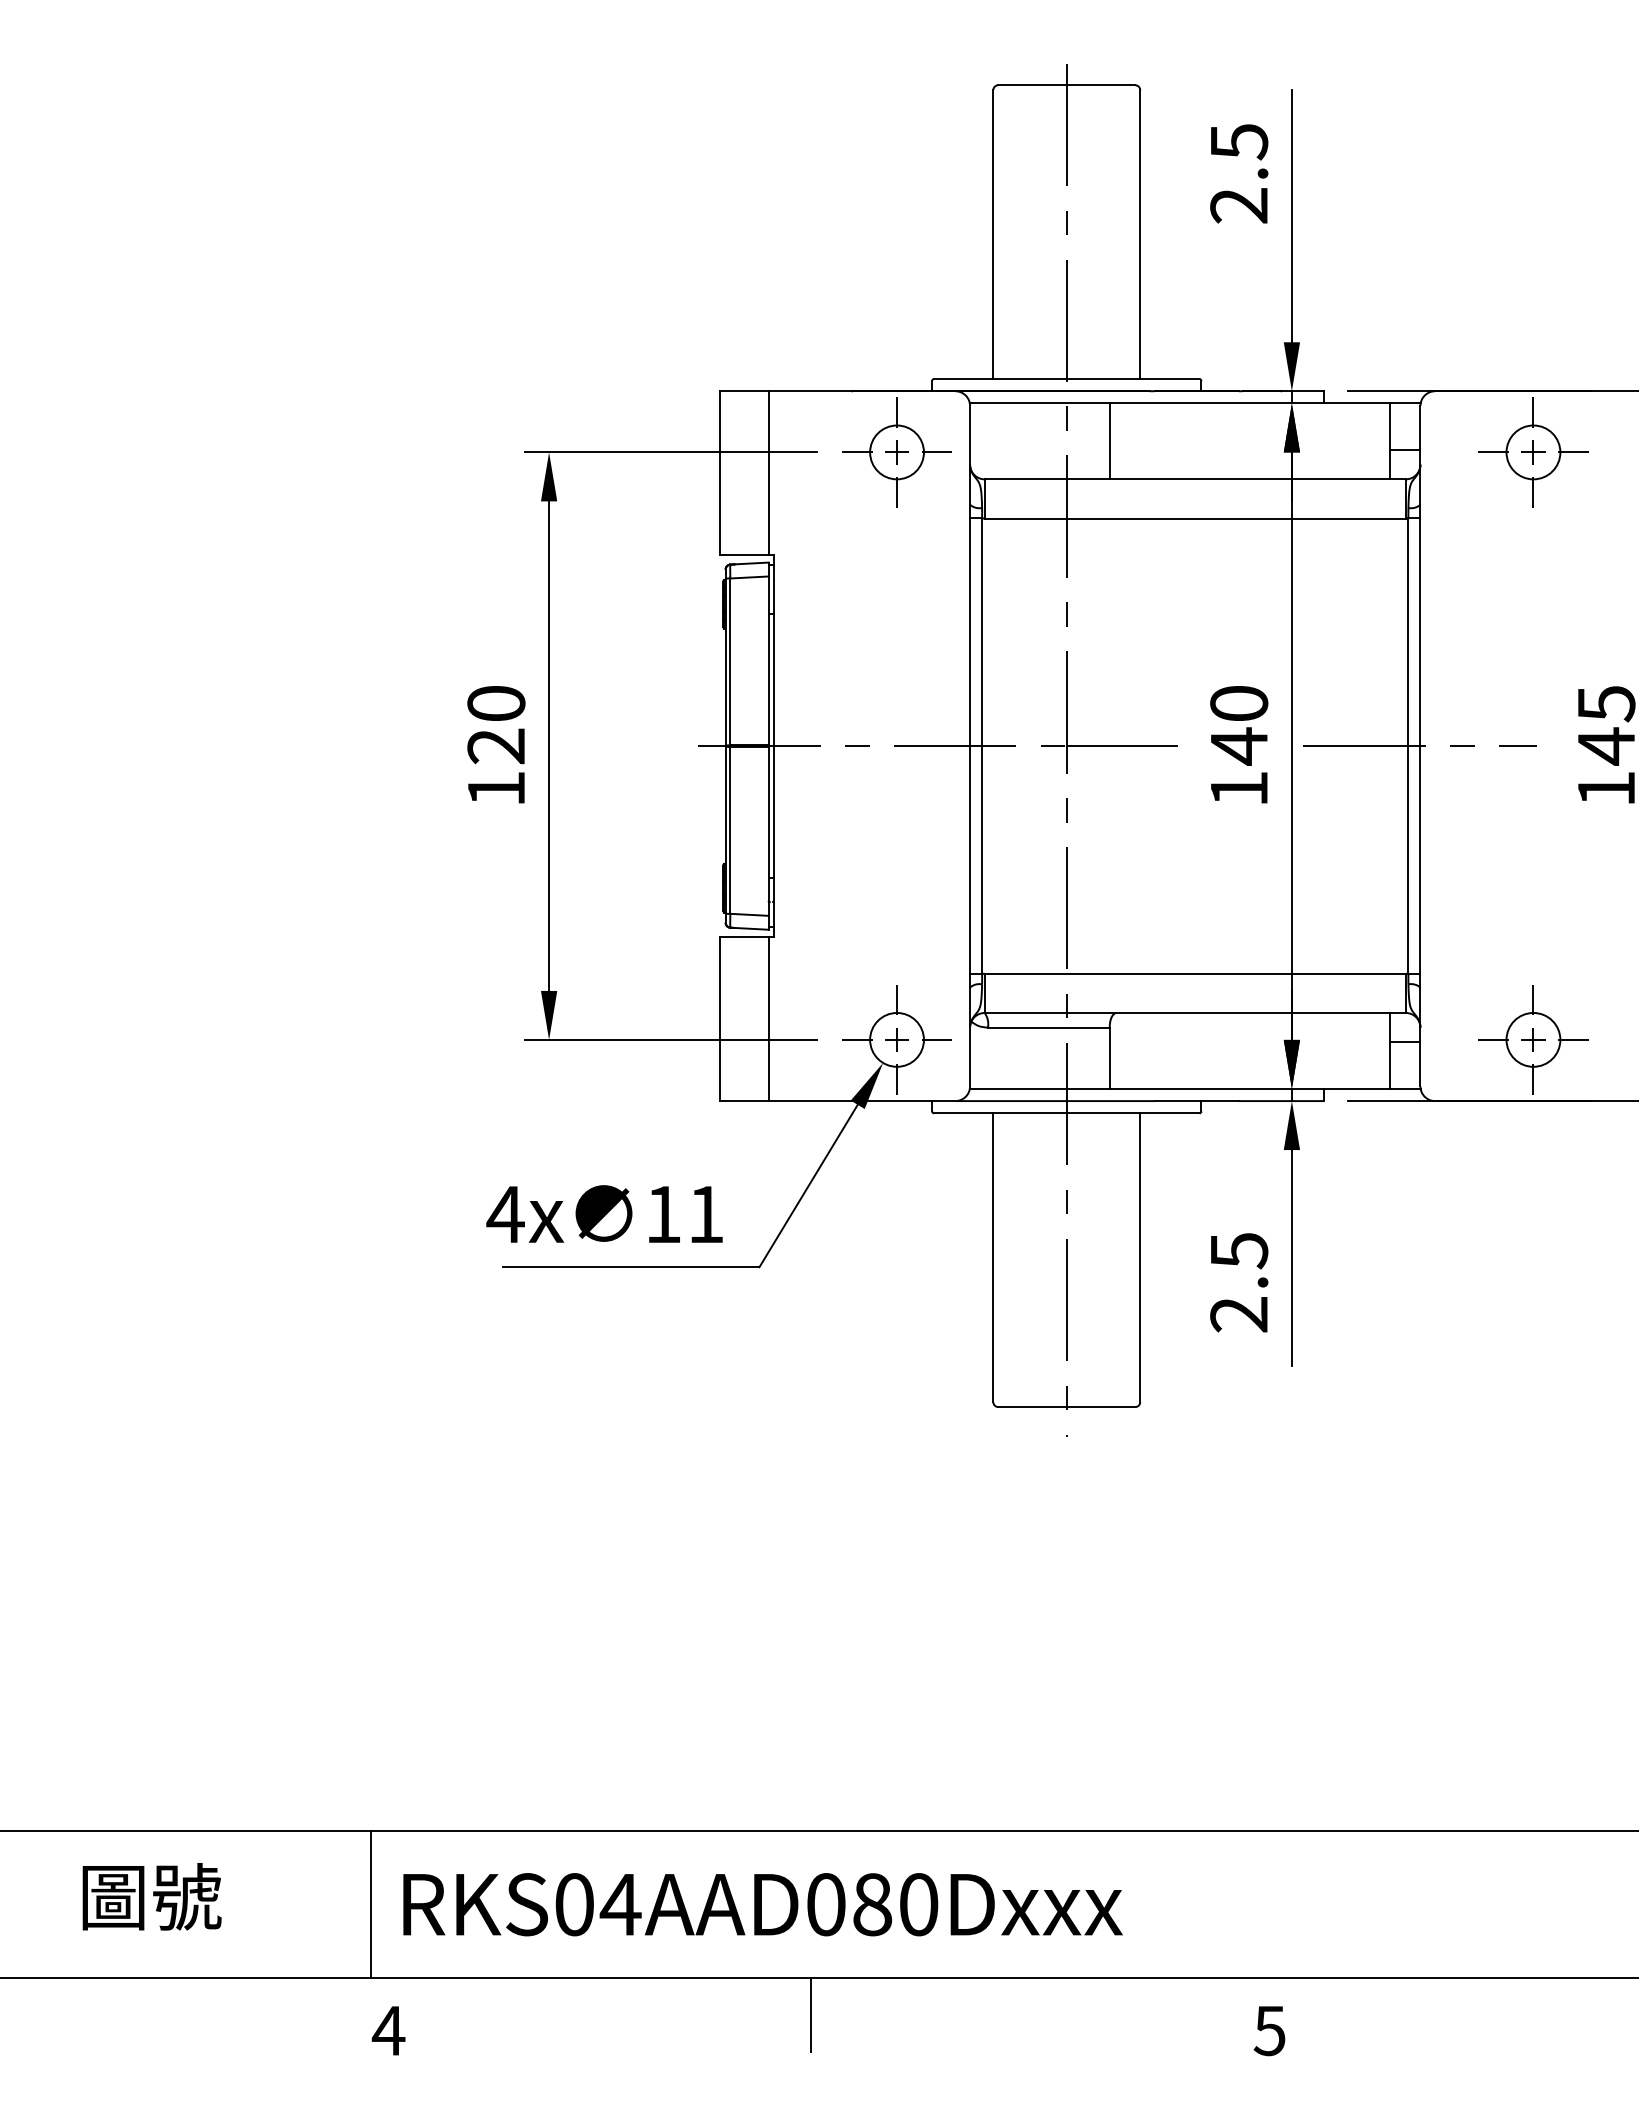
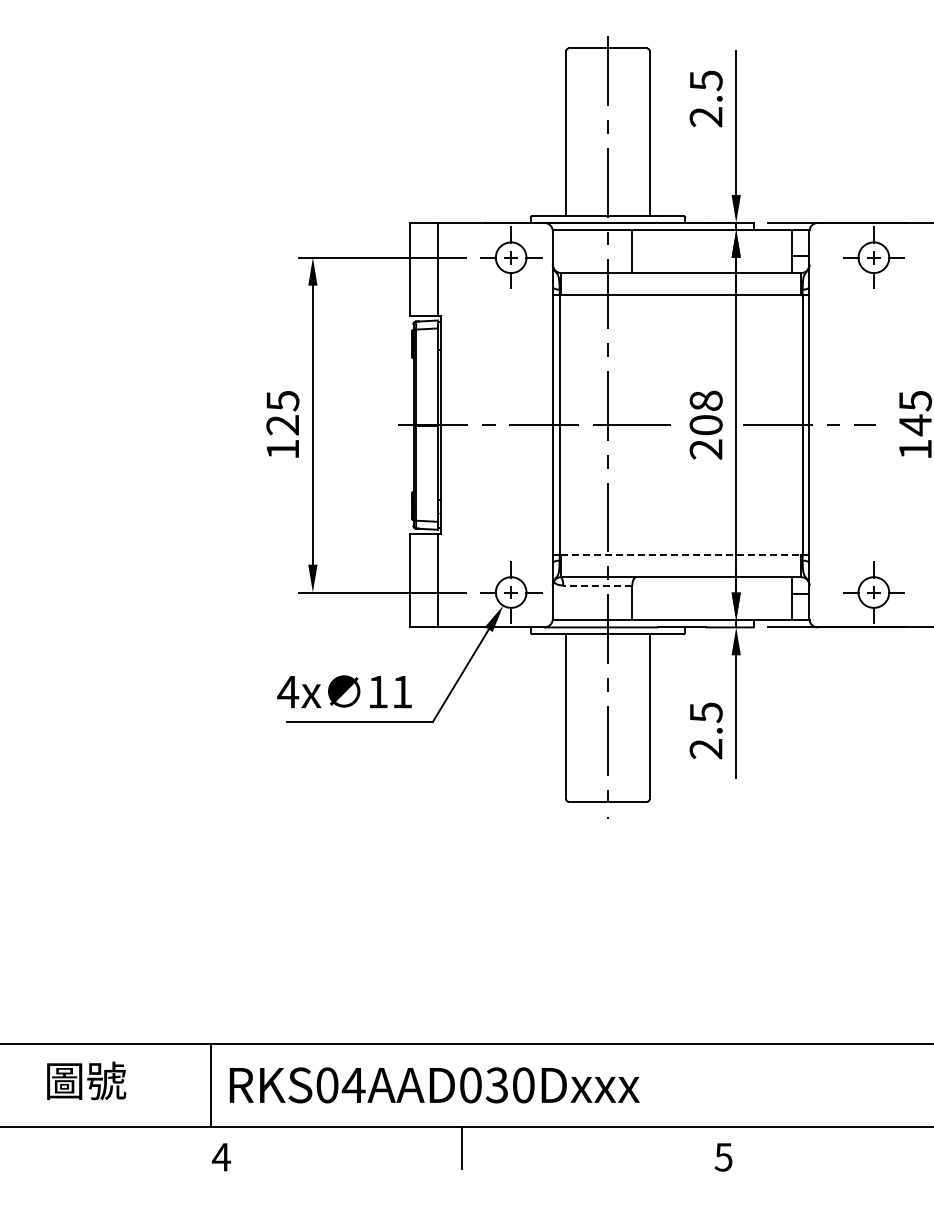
text: (495, 702) -> (282, 400), 120 -> 125
text: (1237, 745) -> (705, 424), 140 -> 208
line: (1195, 973) -> (681, 554), solid -> dashed
line: (1048, 1027) -> (597, 585), solid -> dashed
text: (871, 1904) -> (496, 1085), RKS04AAD080Dxxx -> RKS04AAD030Dxxx

